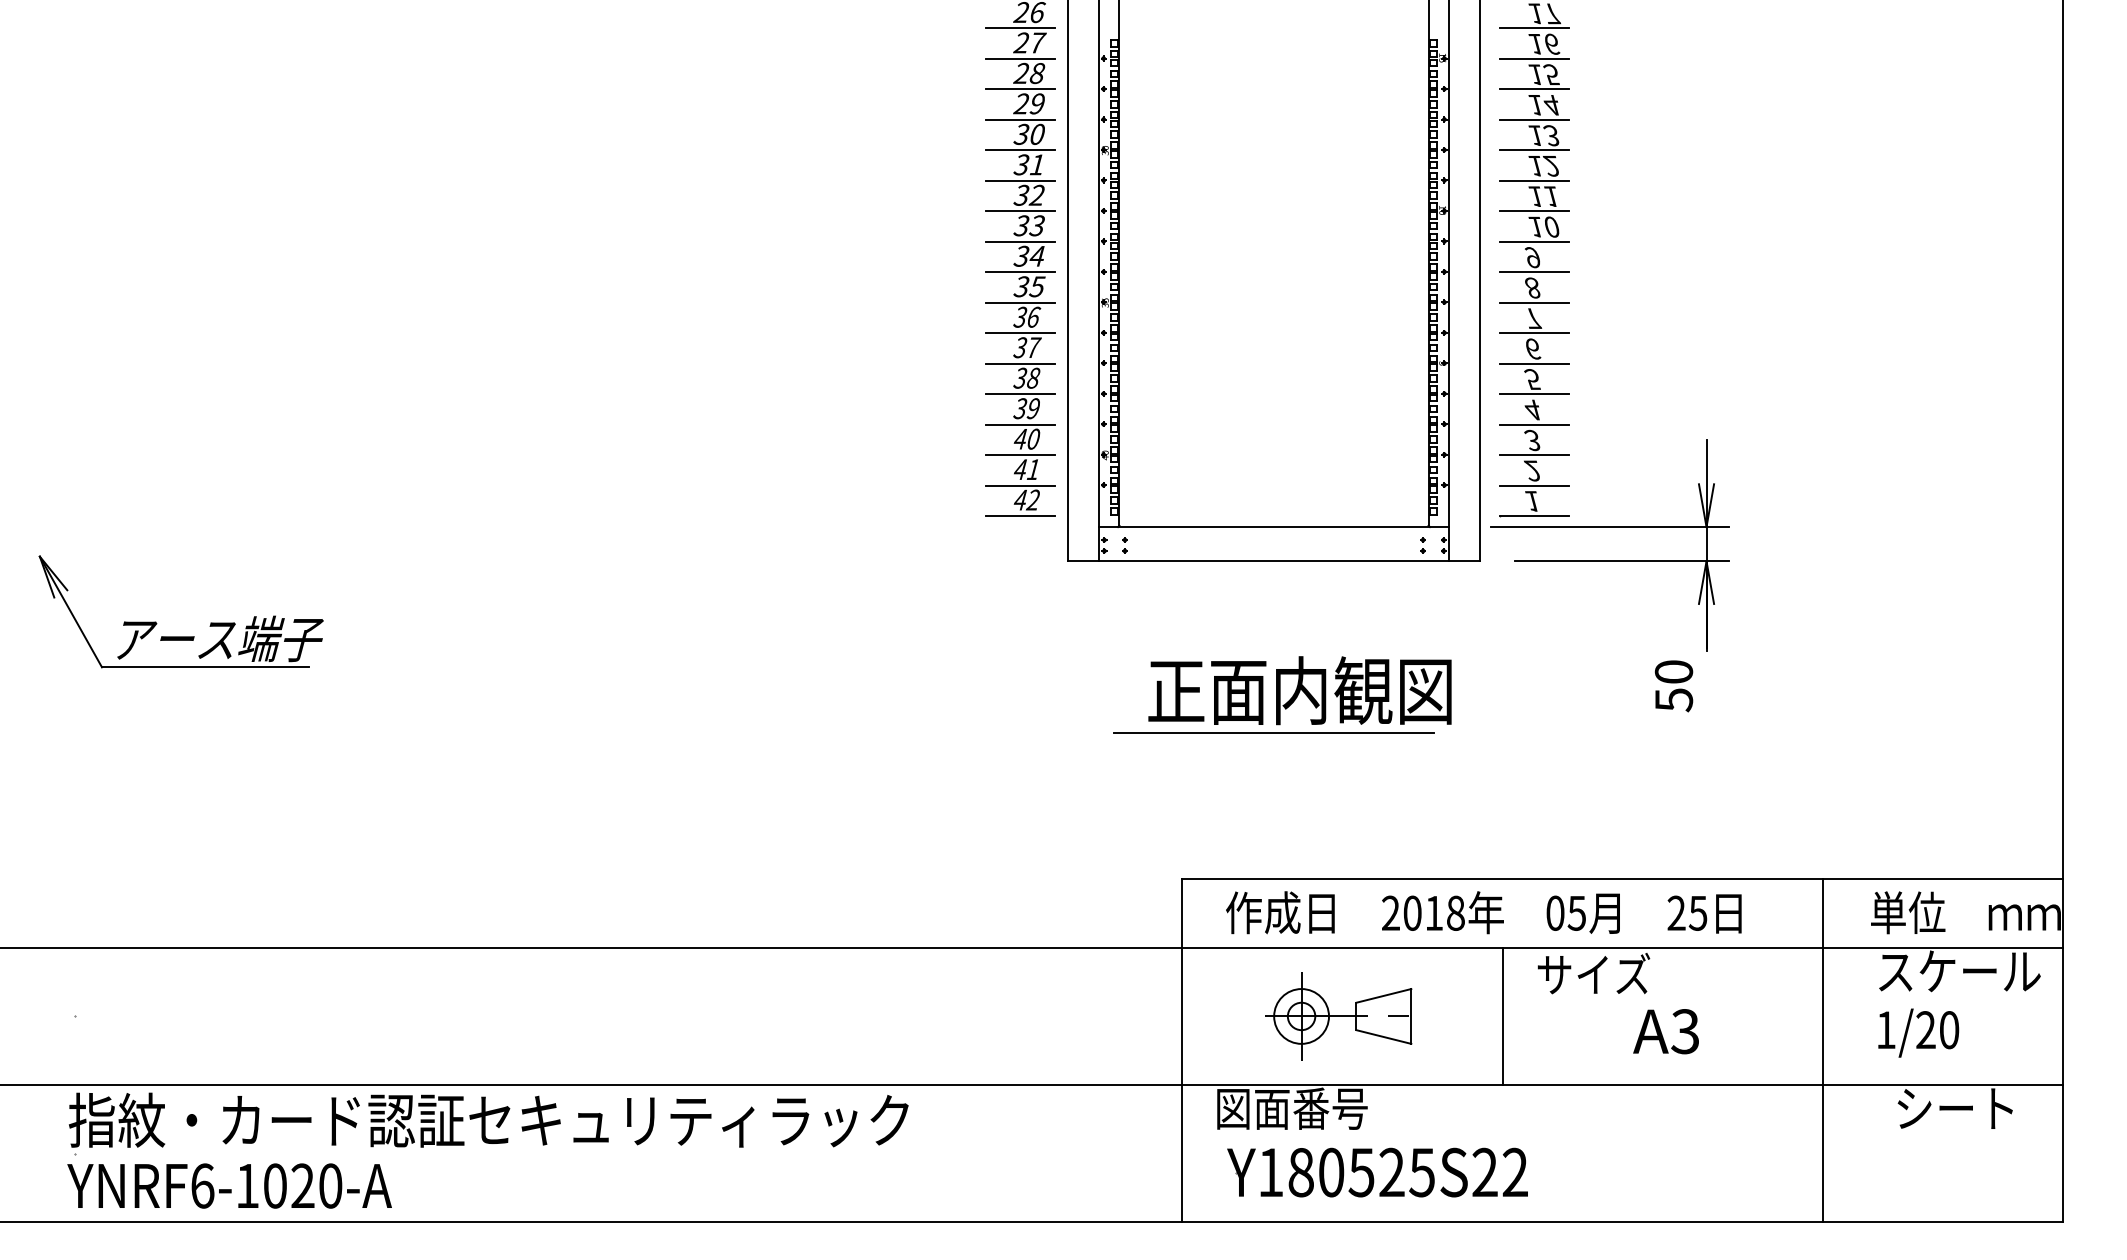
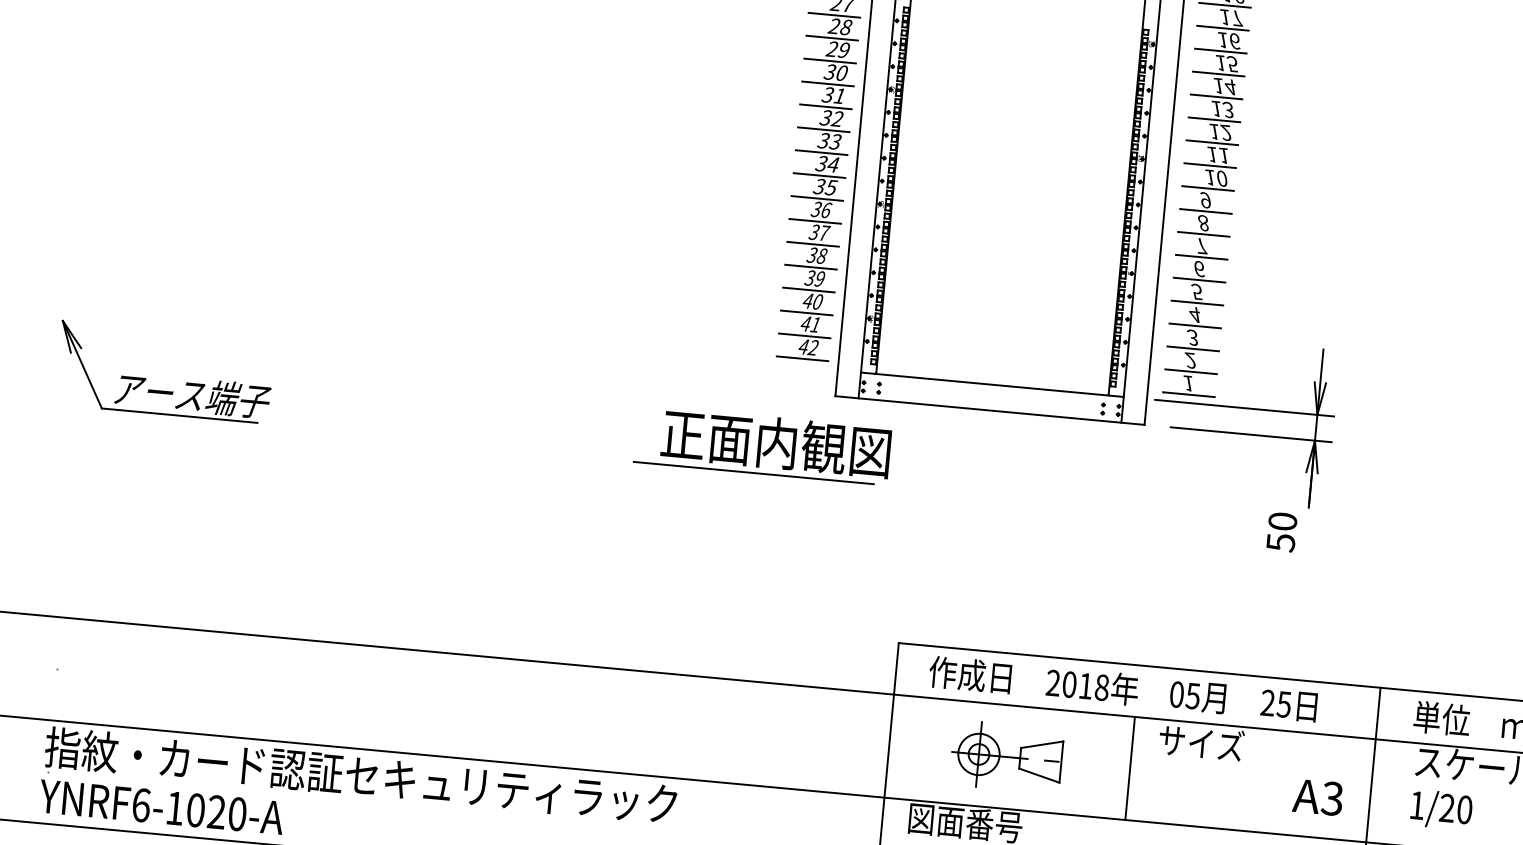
part: (1282, 694) -> (762, 444), moved
text: (1665, 1031) -> (1317, 797), moved

